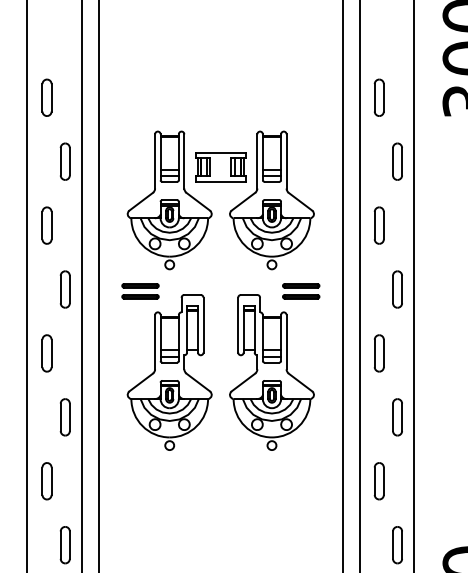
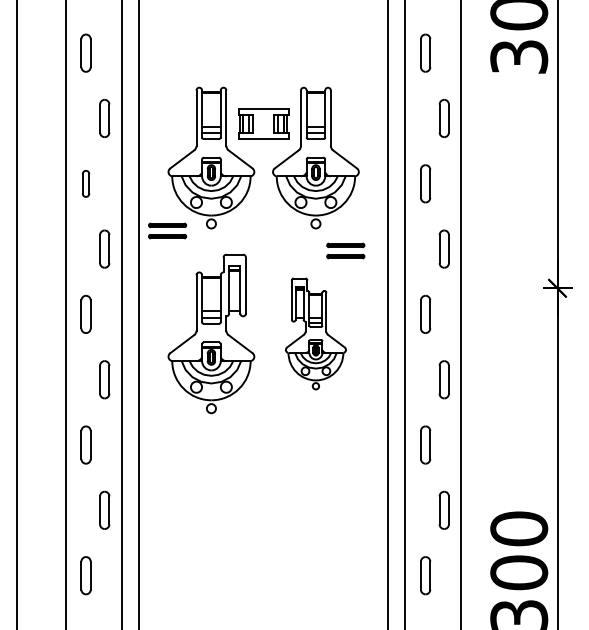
part: (46, 225) -> (85, 183), size x0.7
part: (140, 290) -> (167, 230), moved
part: (271, 372) -> (315, 333), size x0.7

